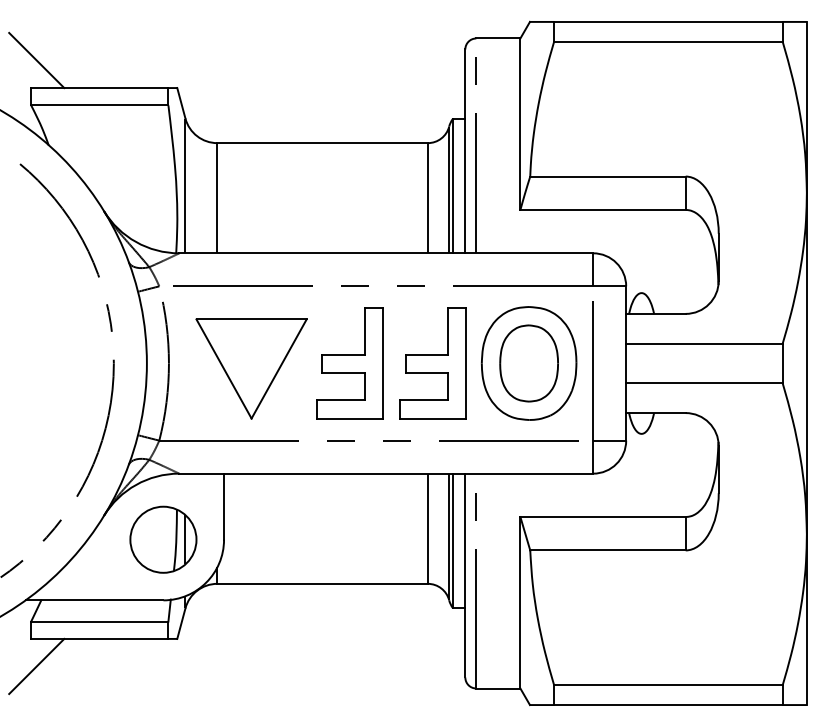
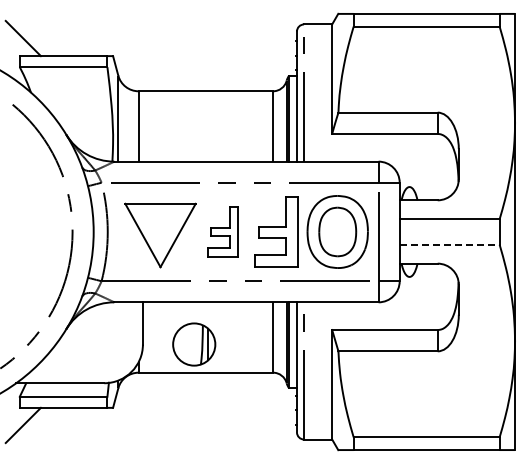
part: (348, 362) -> (222, 231), size x0.7
line: (704, 383) -> (449, 244), solid -> dashed
part: (163, 539) -> (194, 344), moved

